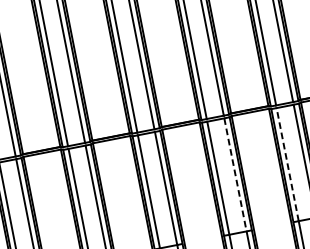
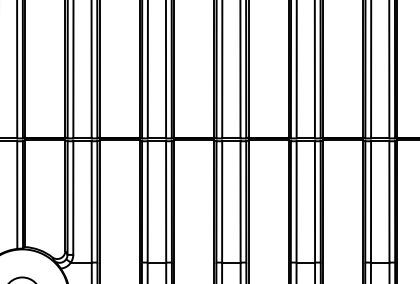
line: (287, 164) -> (296, 201), dashed -> solid
line: (235, 174) -> (240, 201), dashed -> solid

